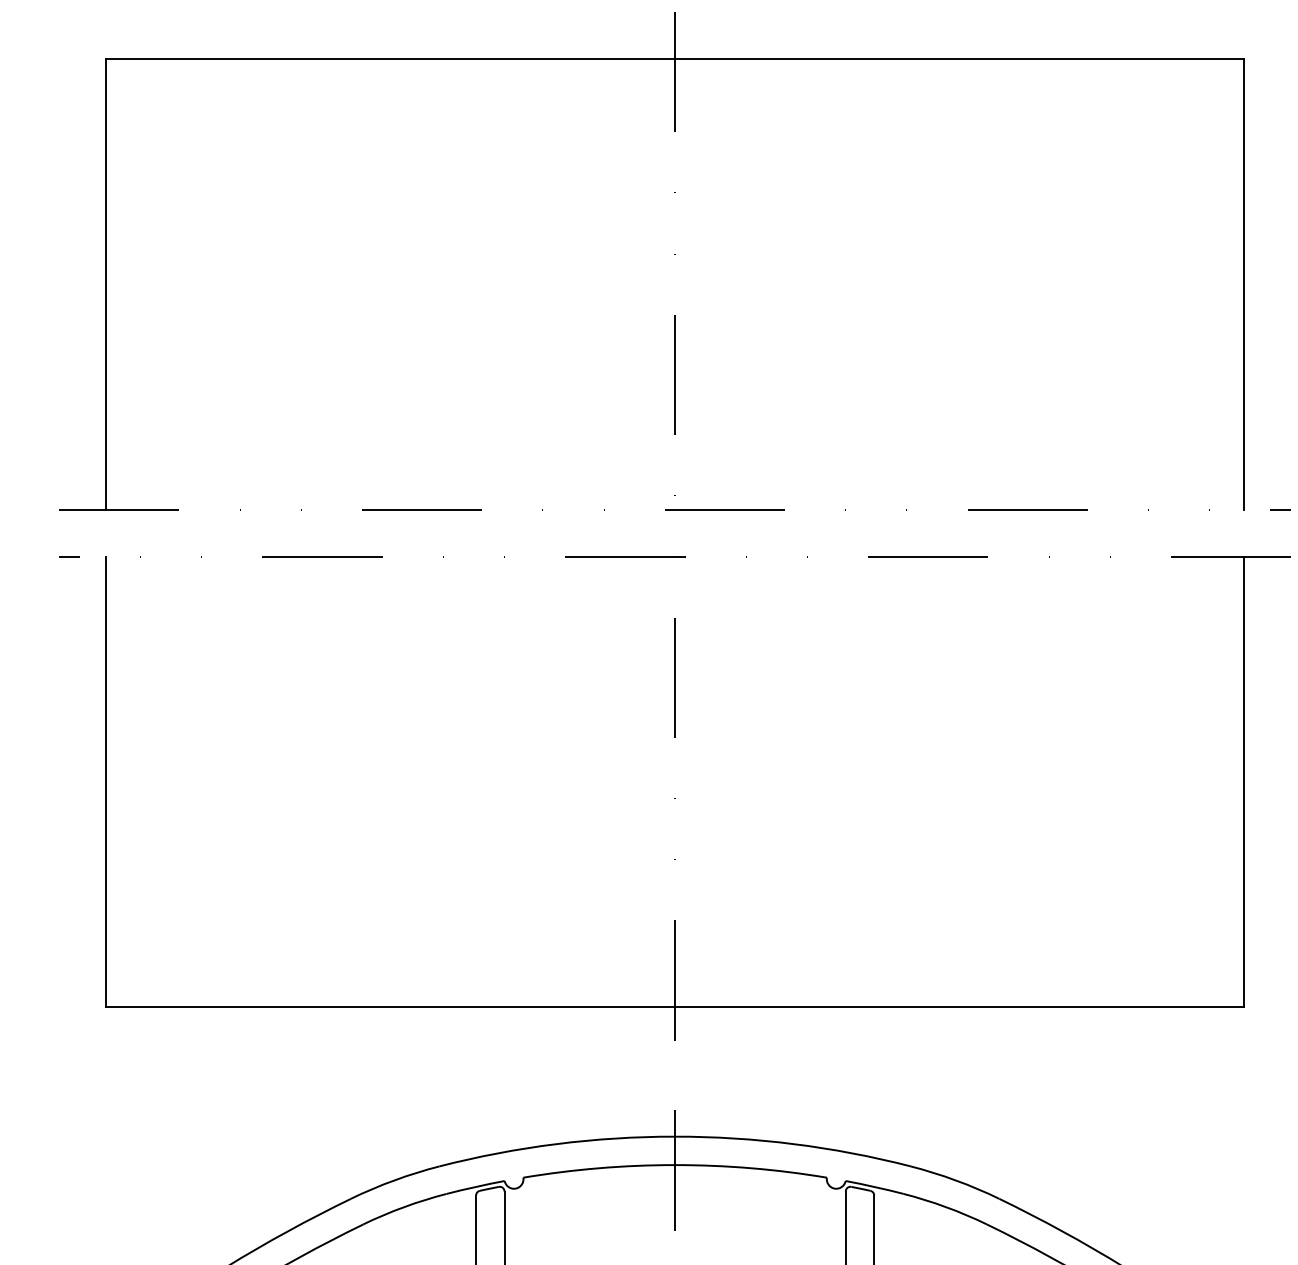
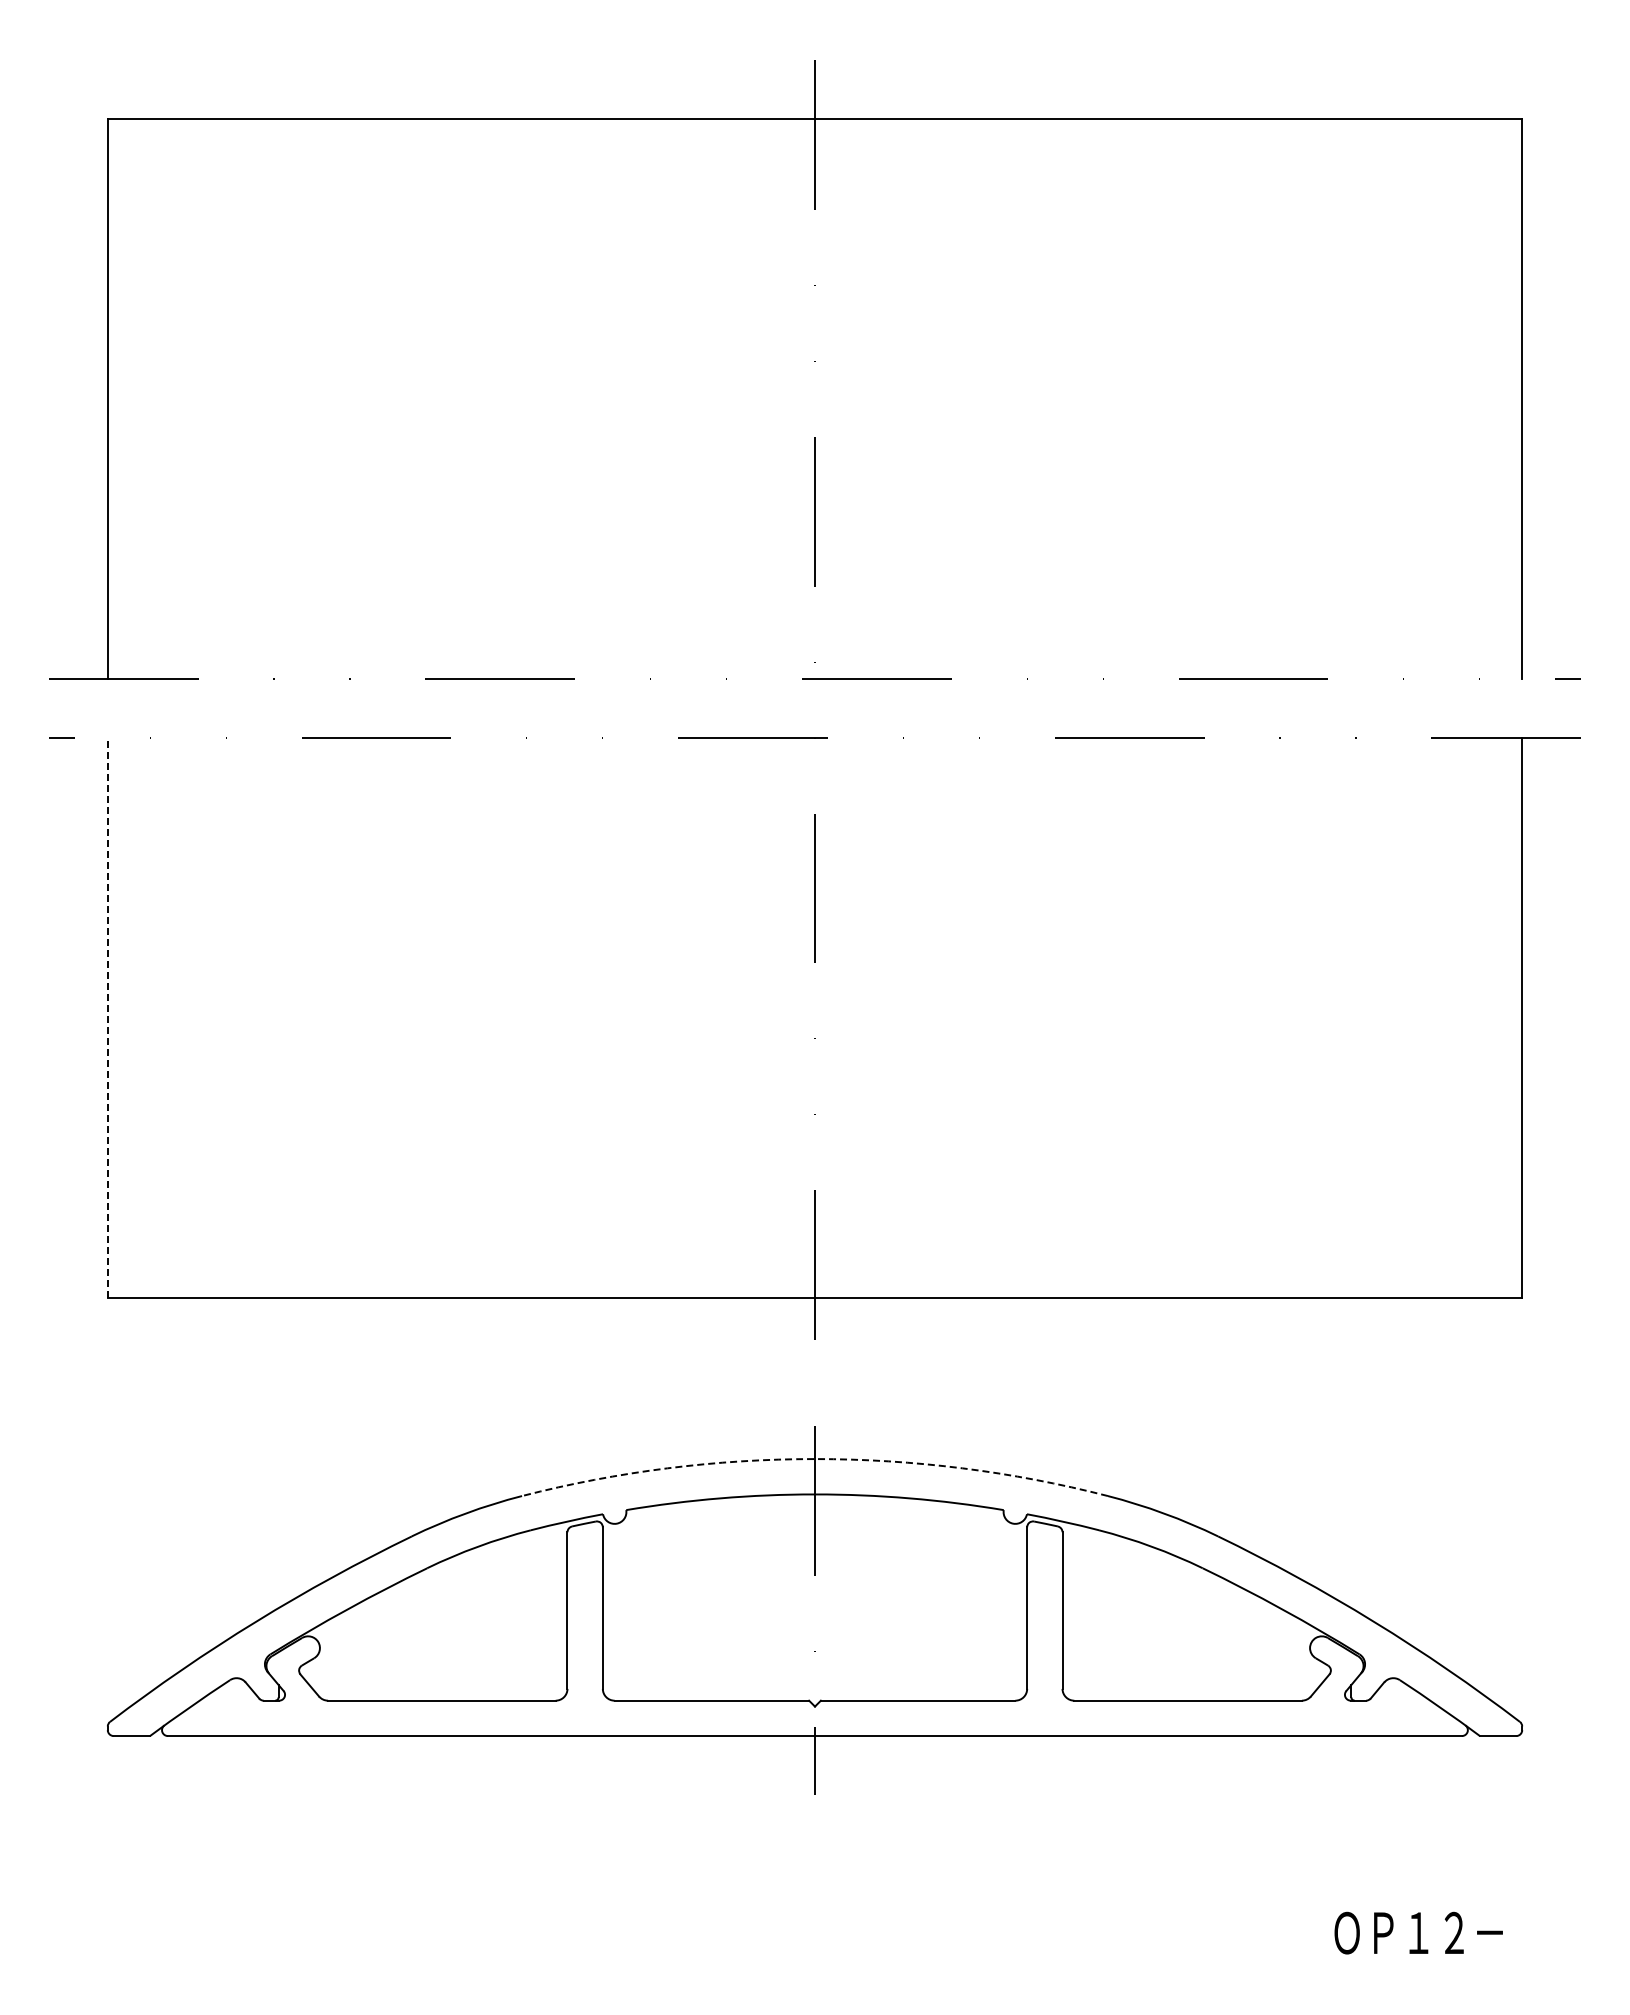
line: (106, 782) -> (107, 1018), solid -> dashed
arc: (675, 1136) -> (815, 1459), solid -> dashed

